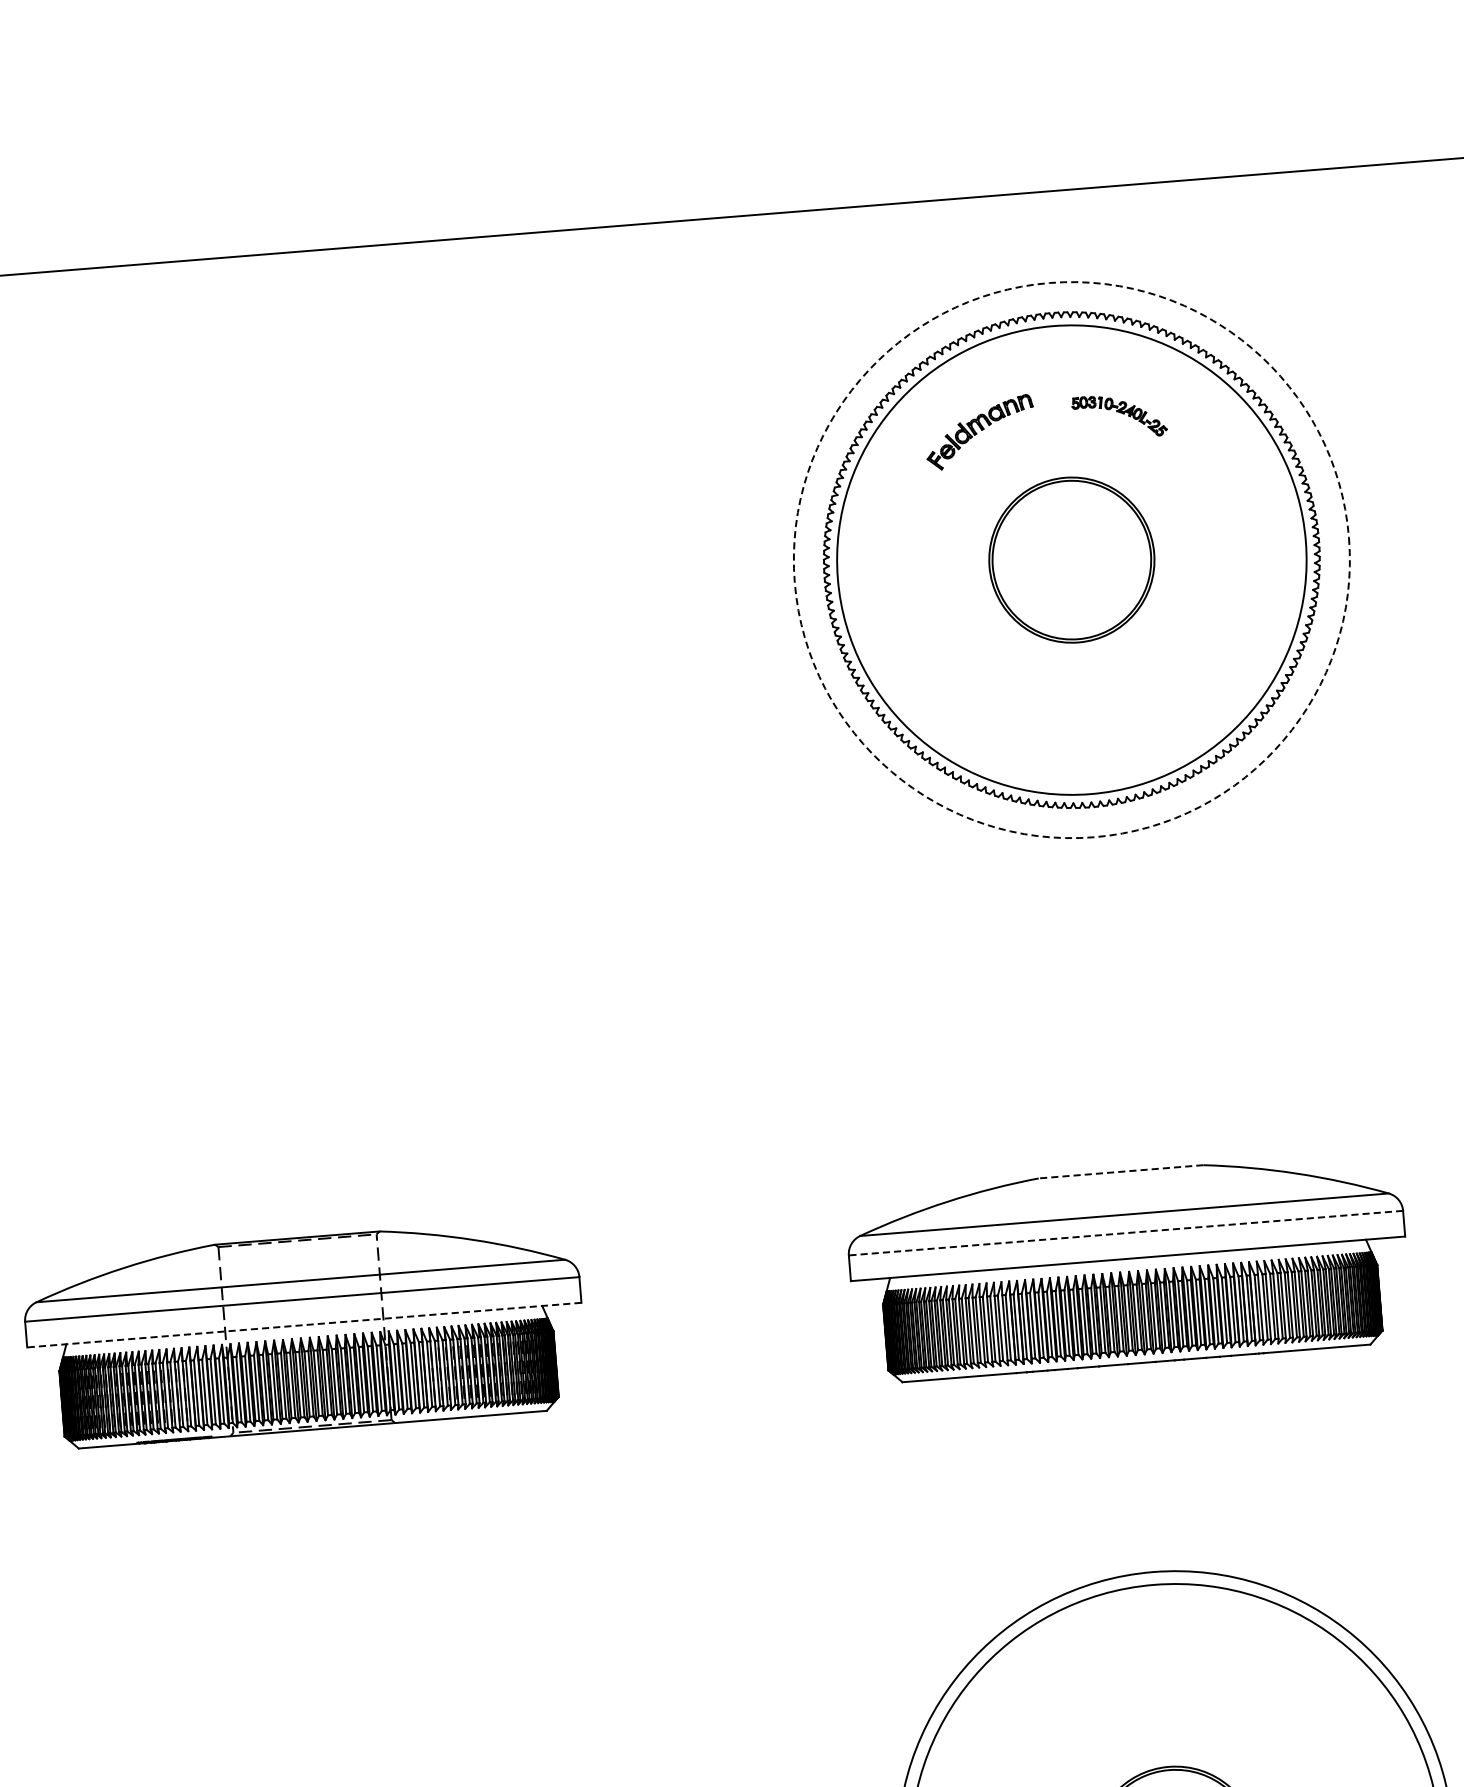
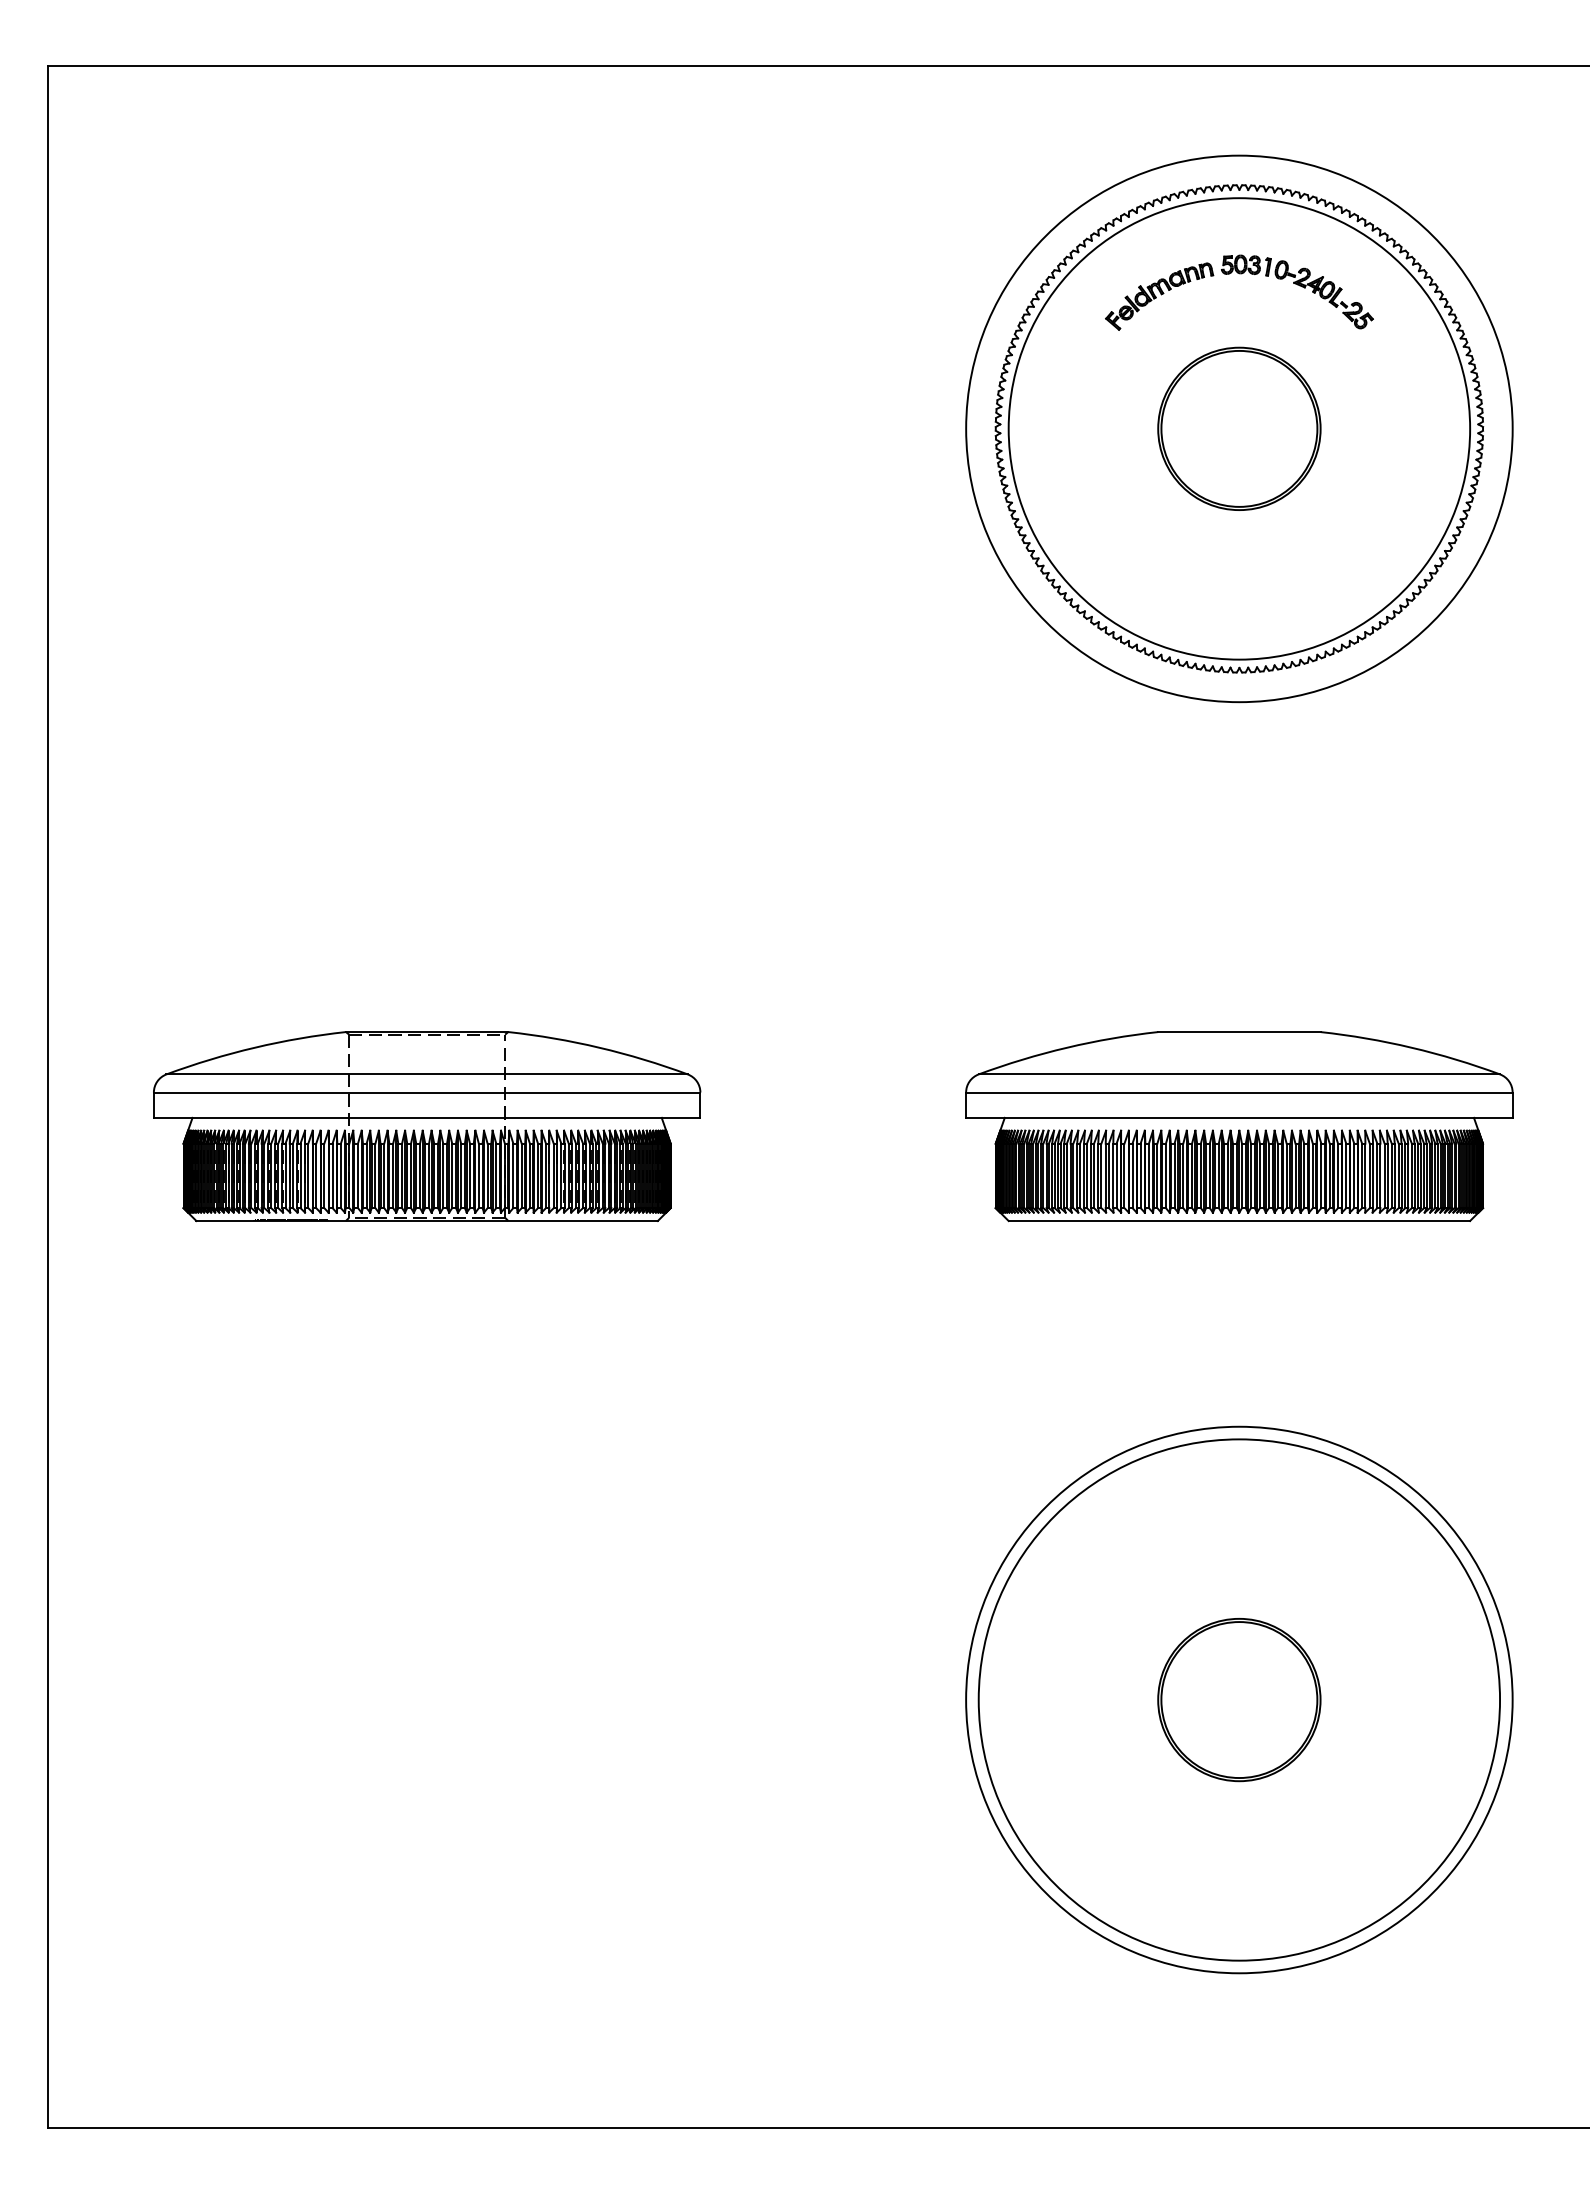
part: (1119, 416) -> (1297, 291), size x1.67
circle: (1071, 559) -> (1239, 428), dashed -> solid
line: (1120, 1172) -> (1238, 1032), dashed -> solid
line: (1125, 1233) -> (1238, 1092), dashed -> solid
line: (303, 1324) -> (426, 1117), dashed -> solid

